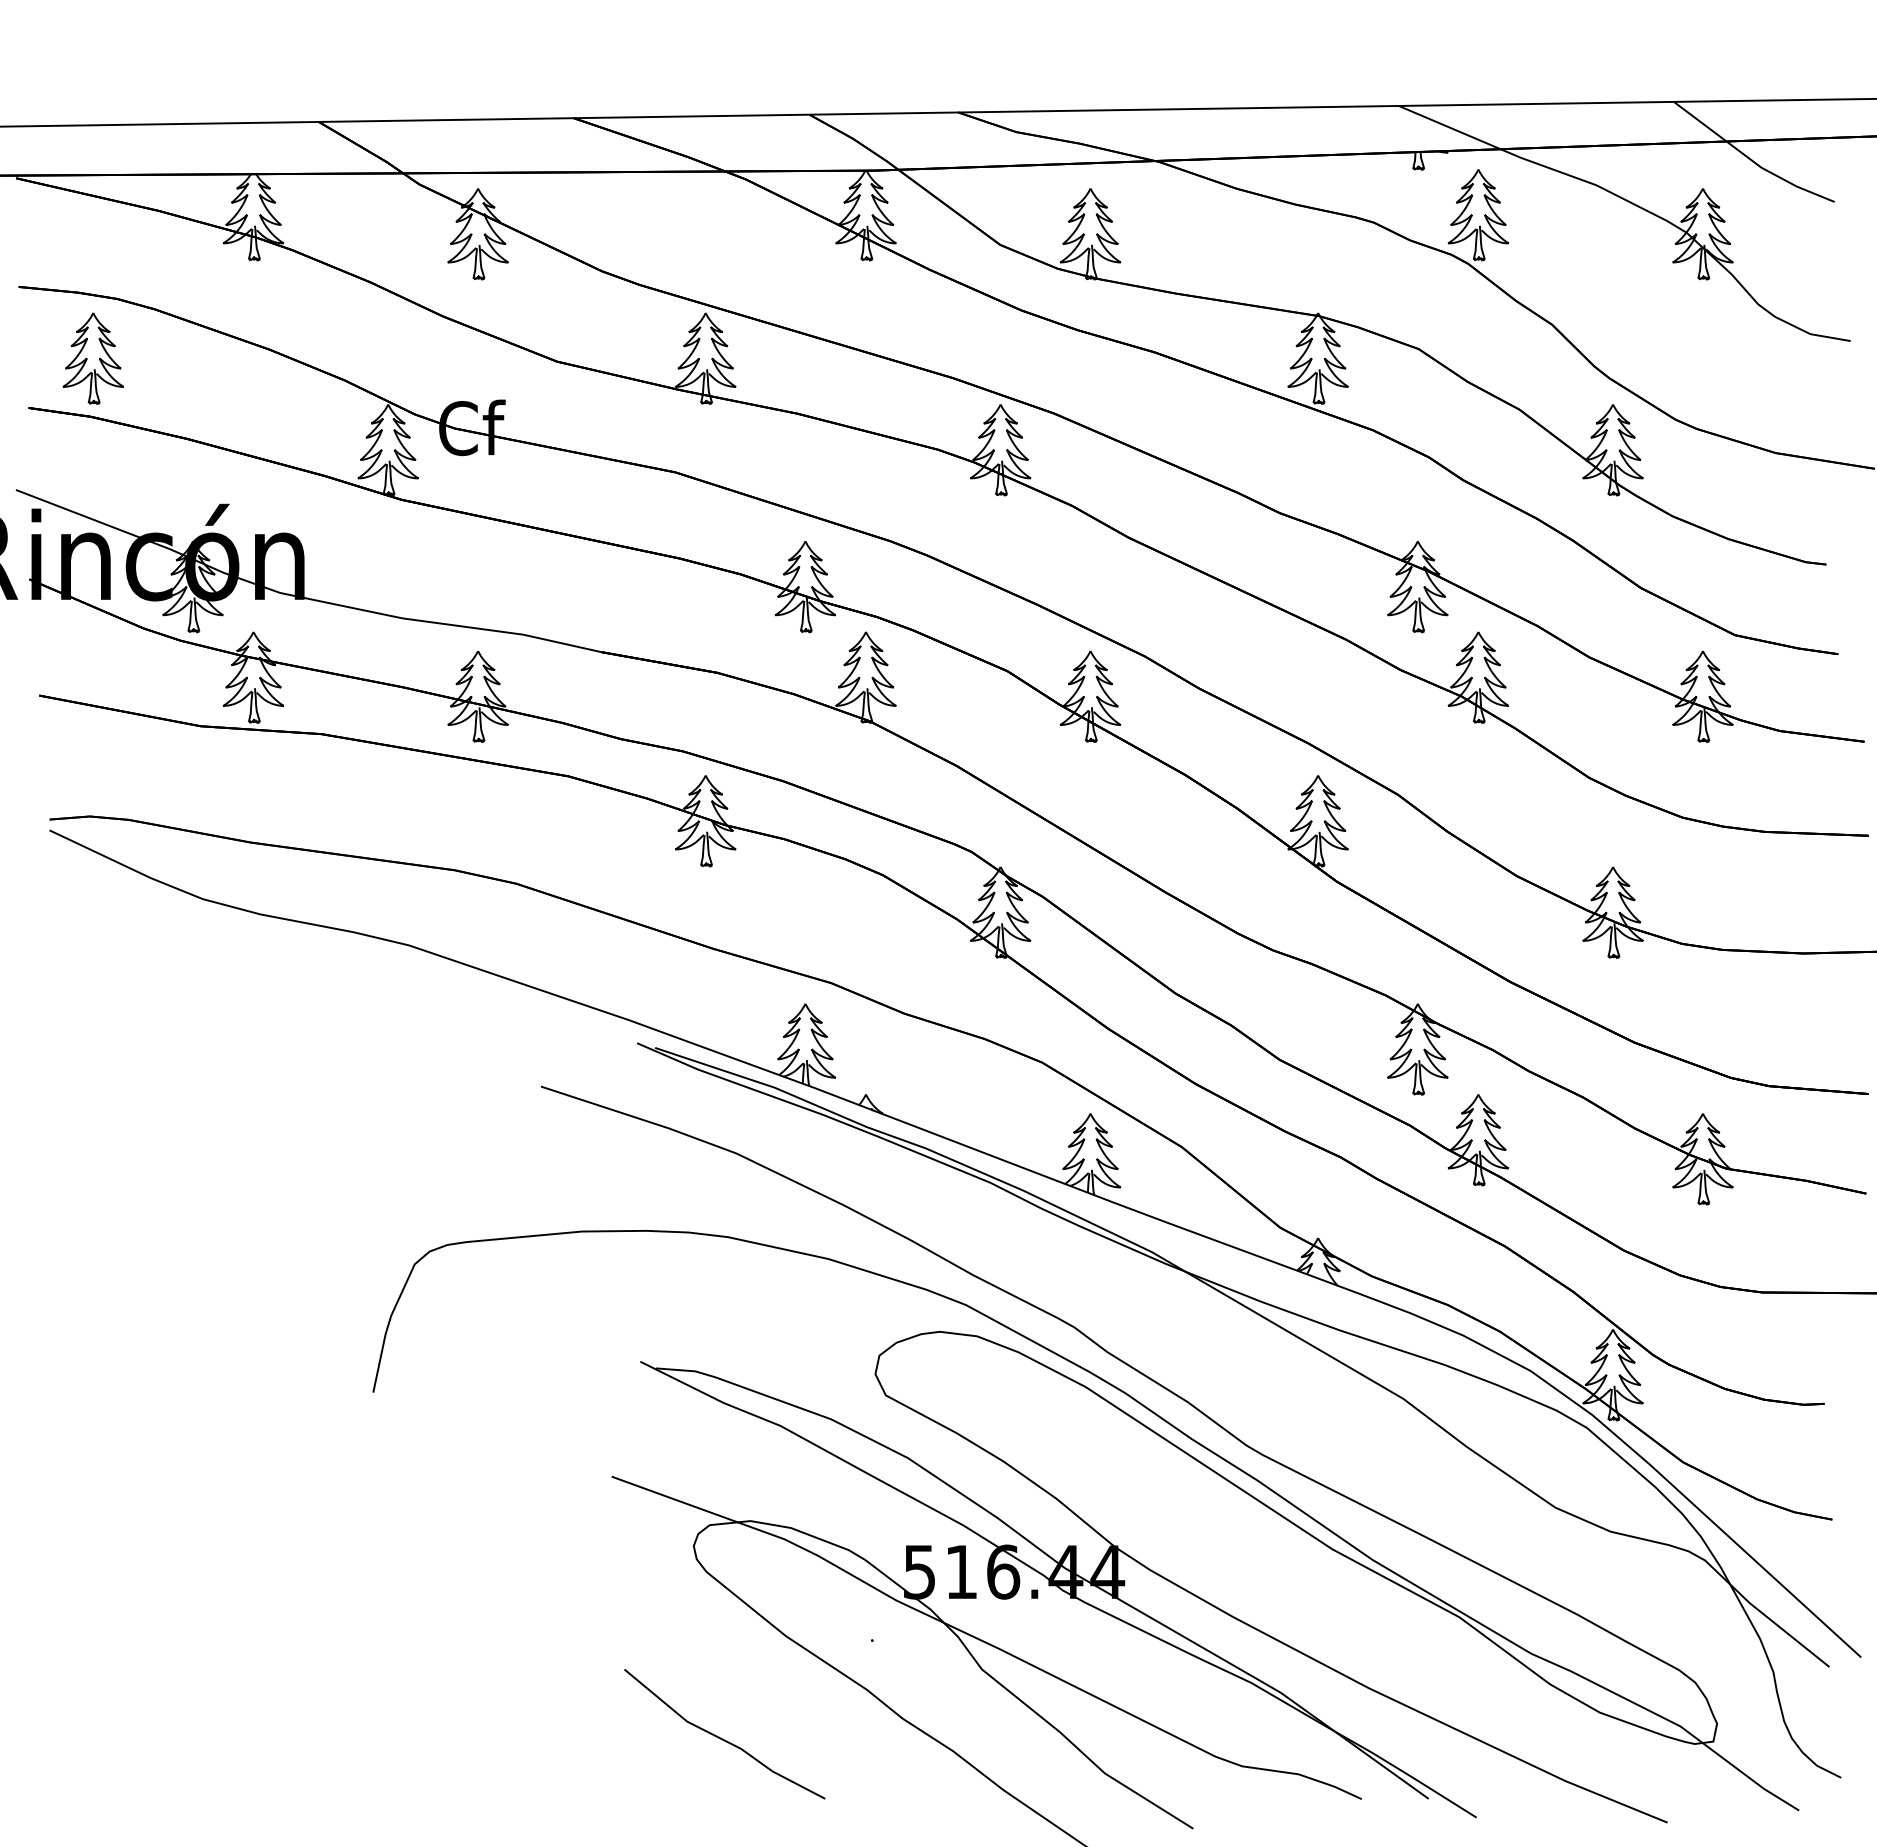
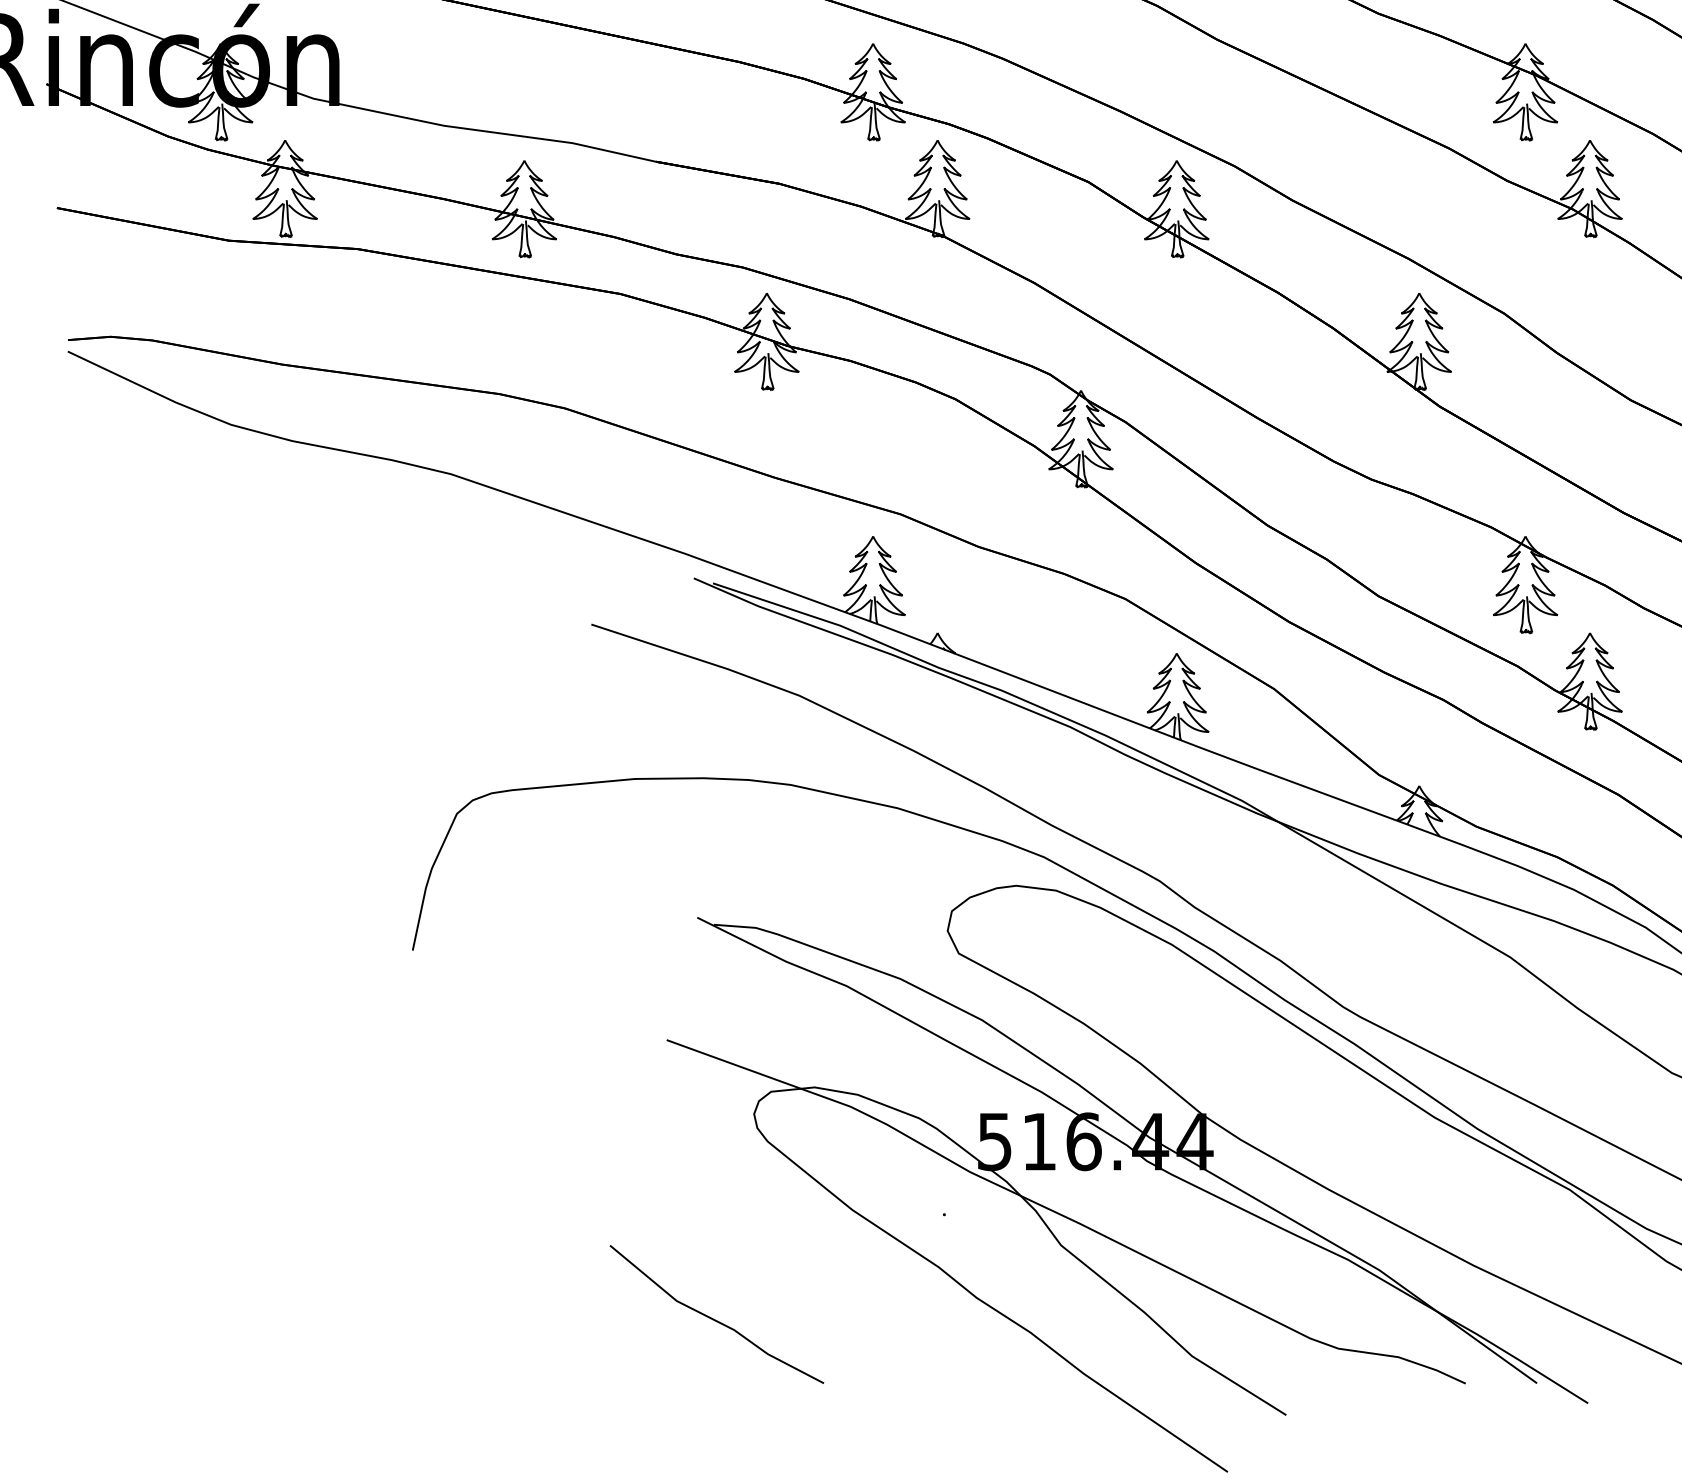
line: (723, 1738) -> (715, 1319), moved

